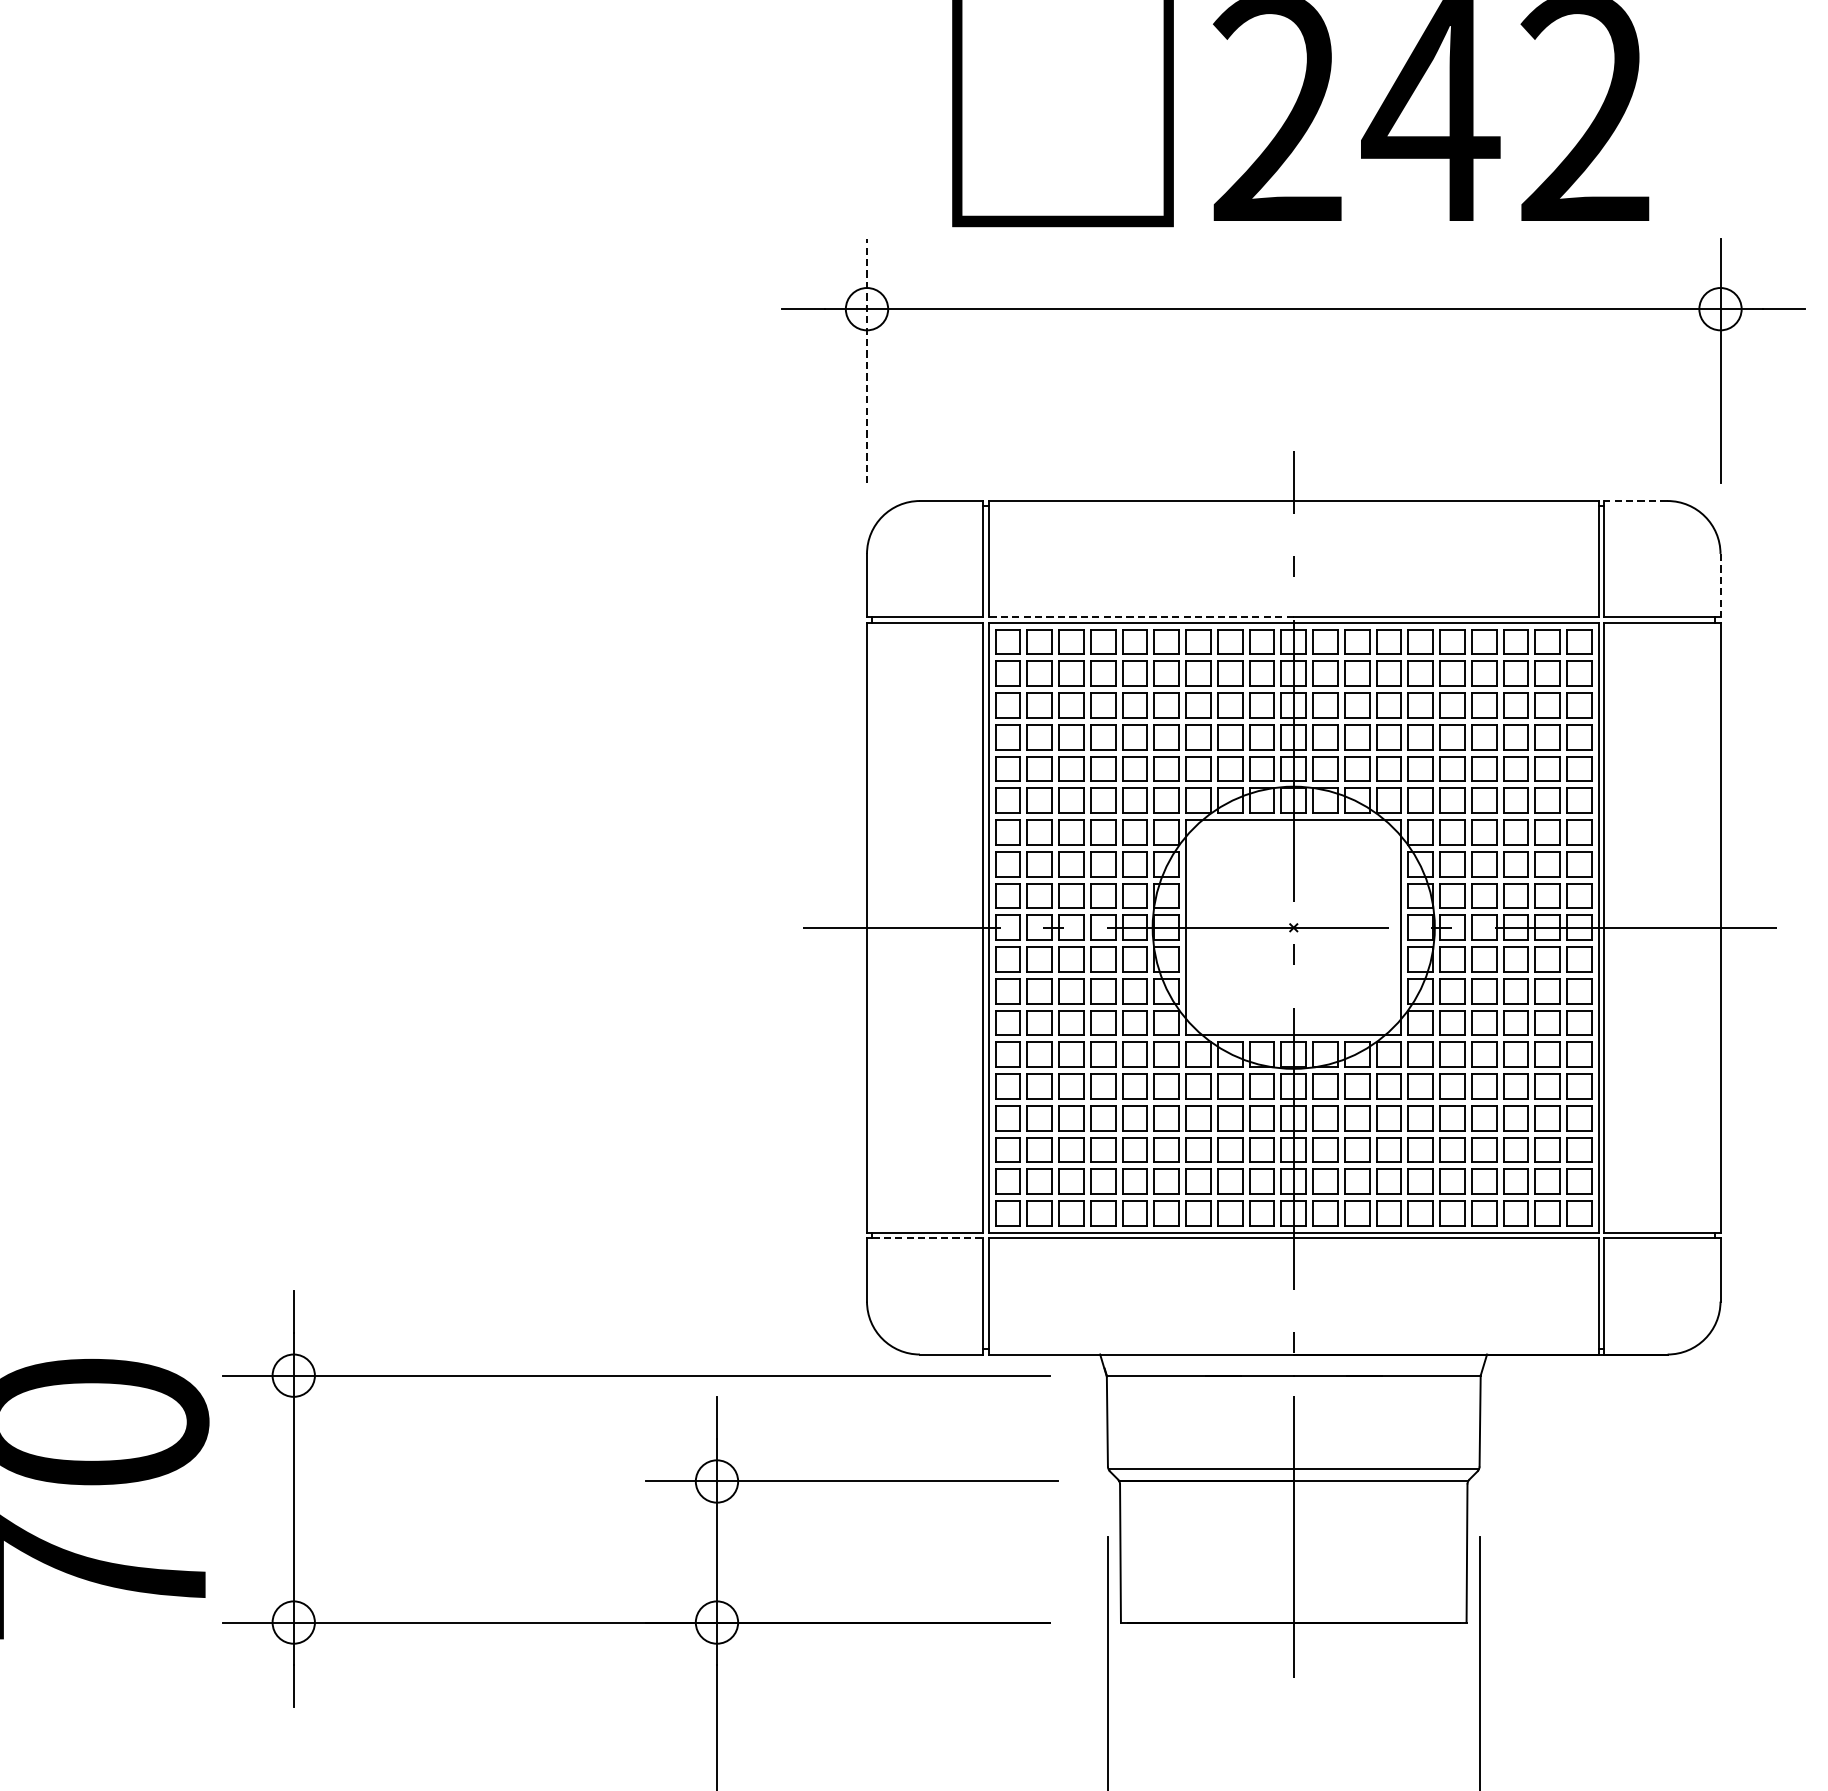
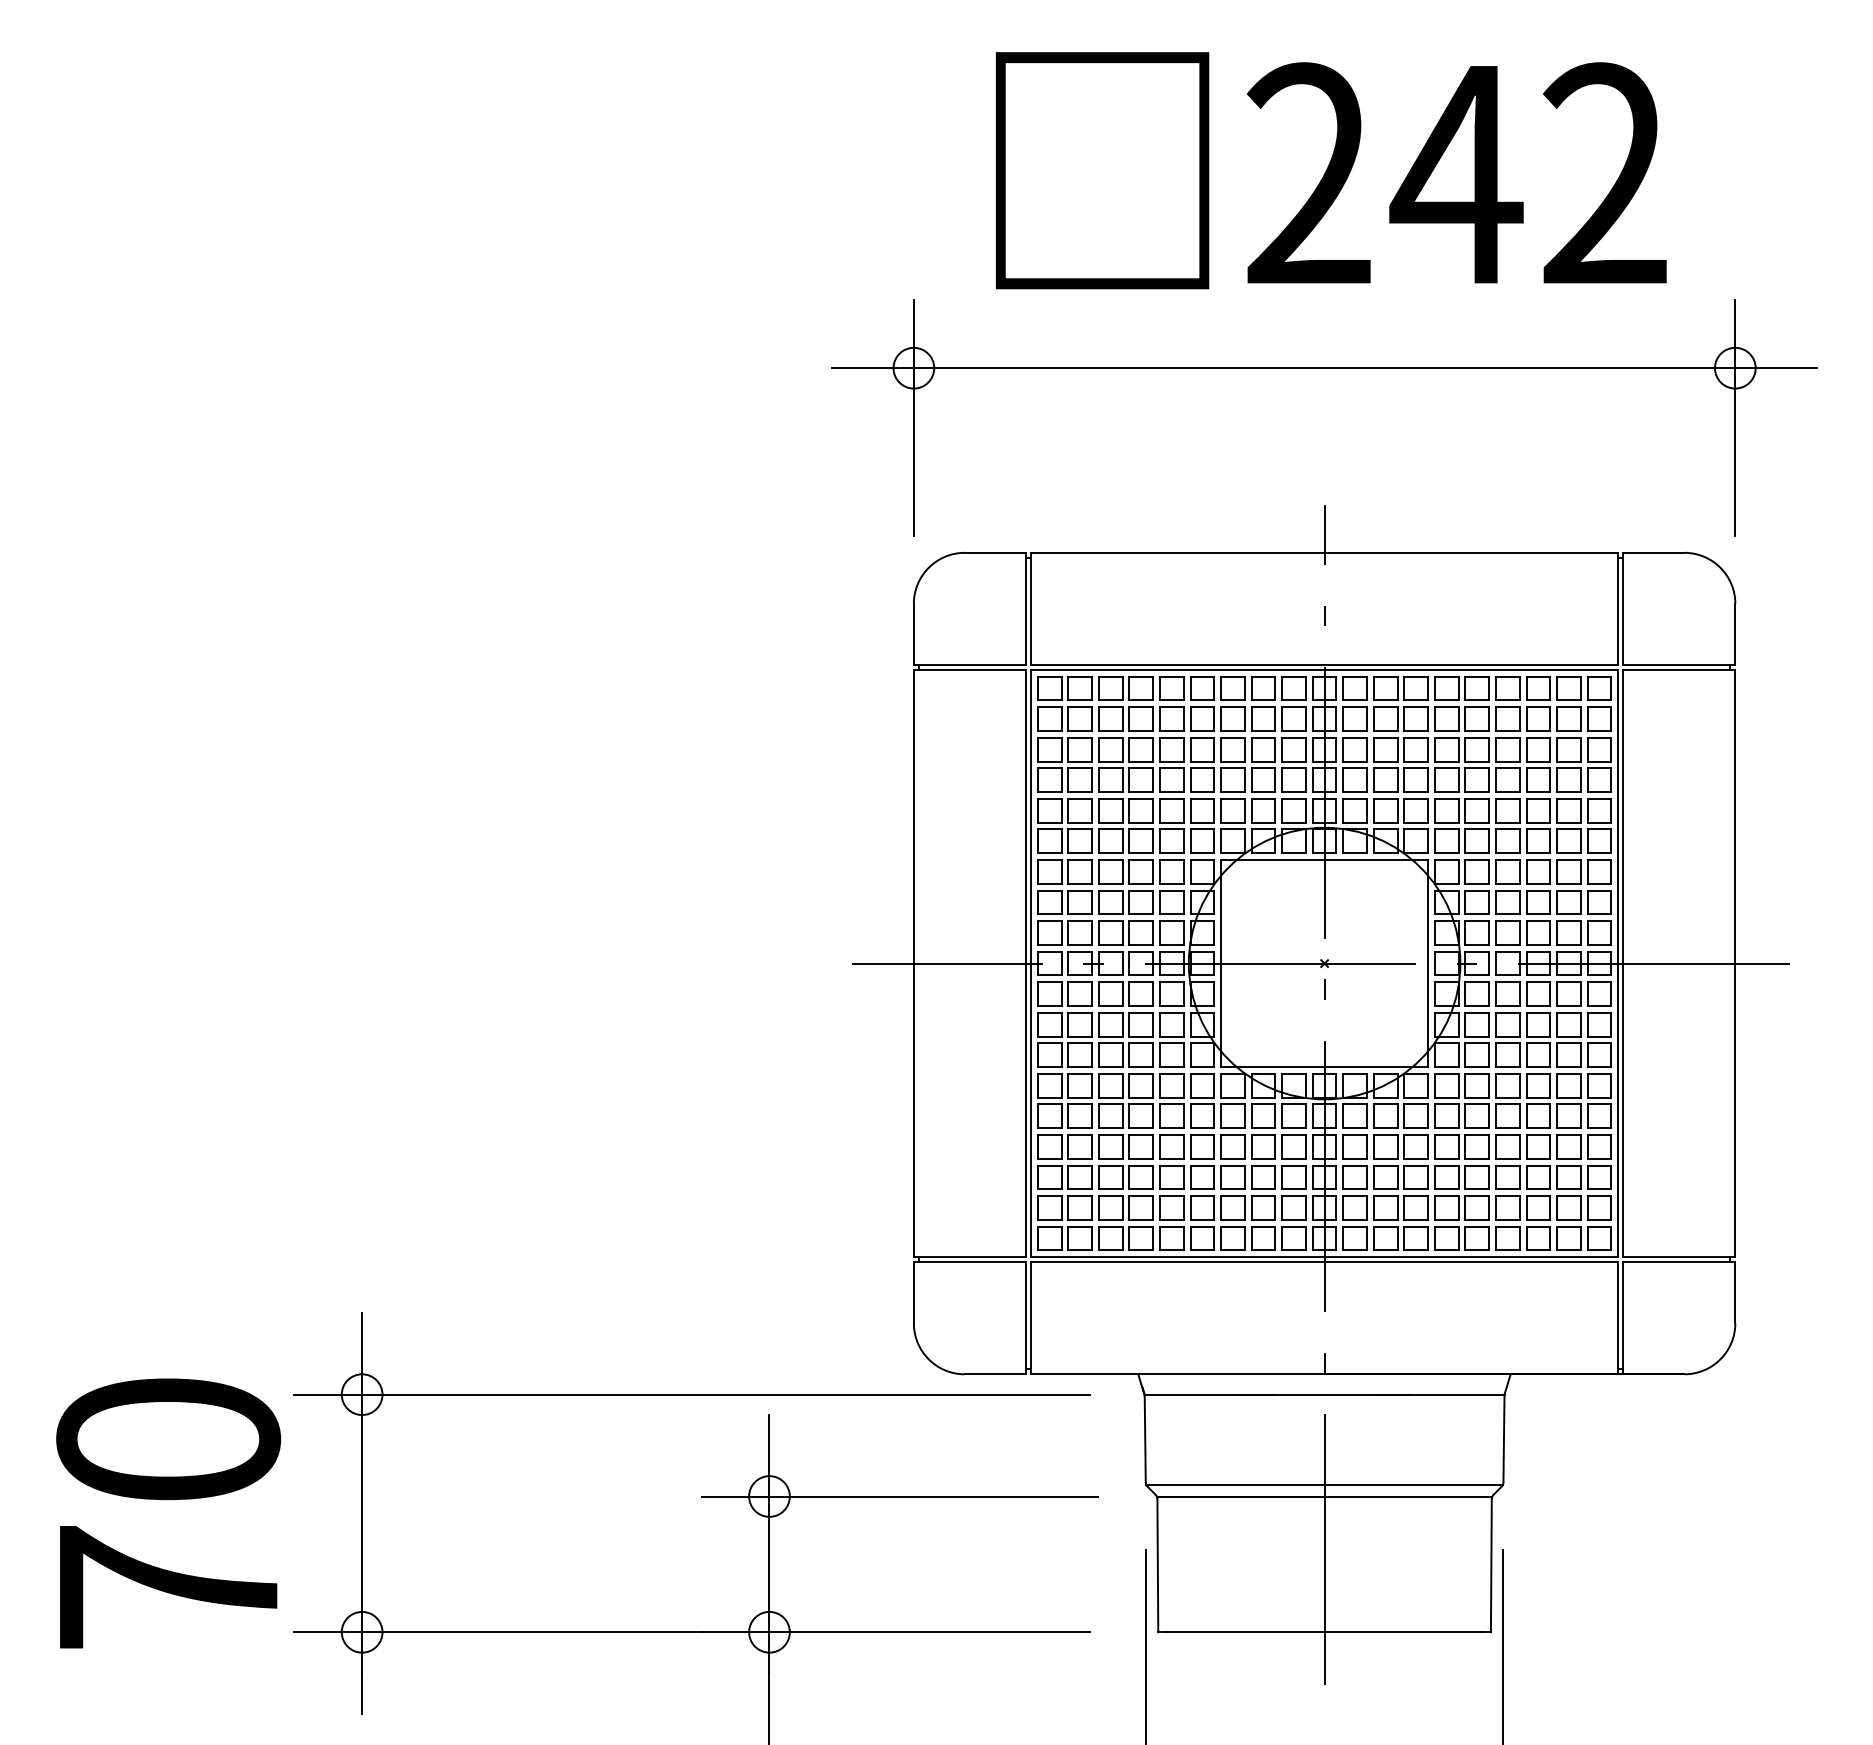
line: (866, 361) -> (913, 418), dashed -> solid
line: (1635, 500) -> (1653, 552), dashed -> solid
line: (1720, 585) -> (1735, 634), dashed -> solid
line: (1140, 617) -> (1177, 664), dashed -> solid
line: (927, 1238) -> (972, 1262), dashed -> solid

